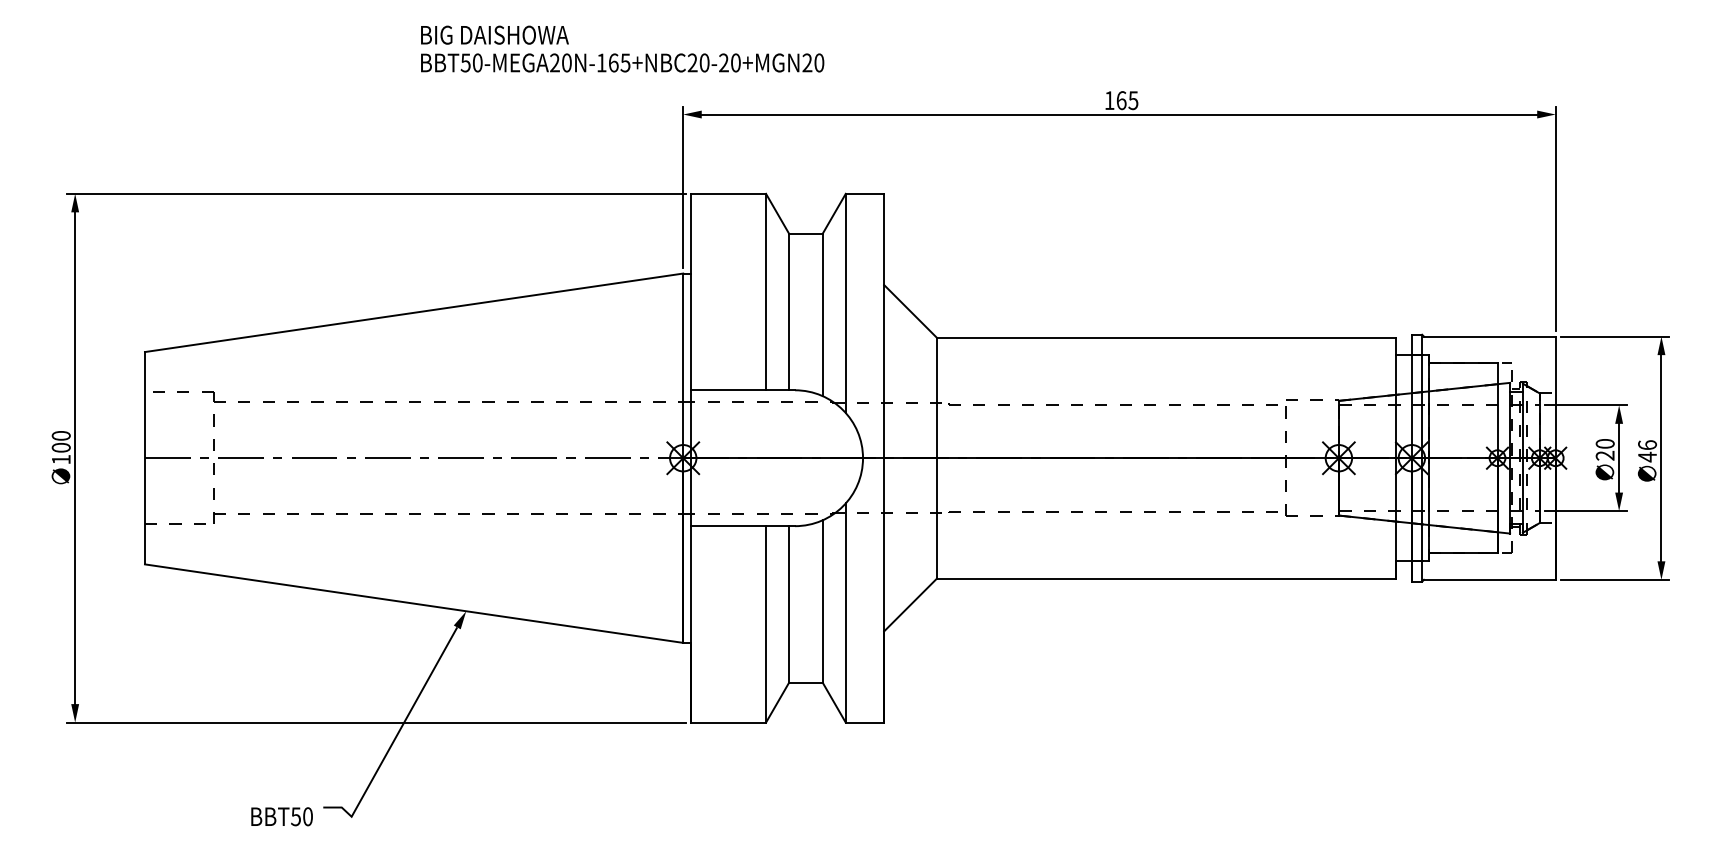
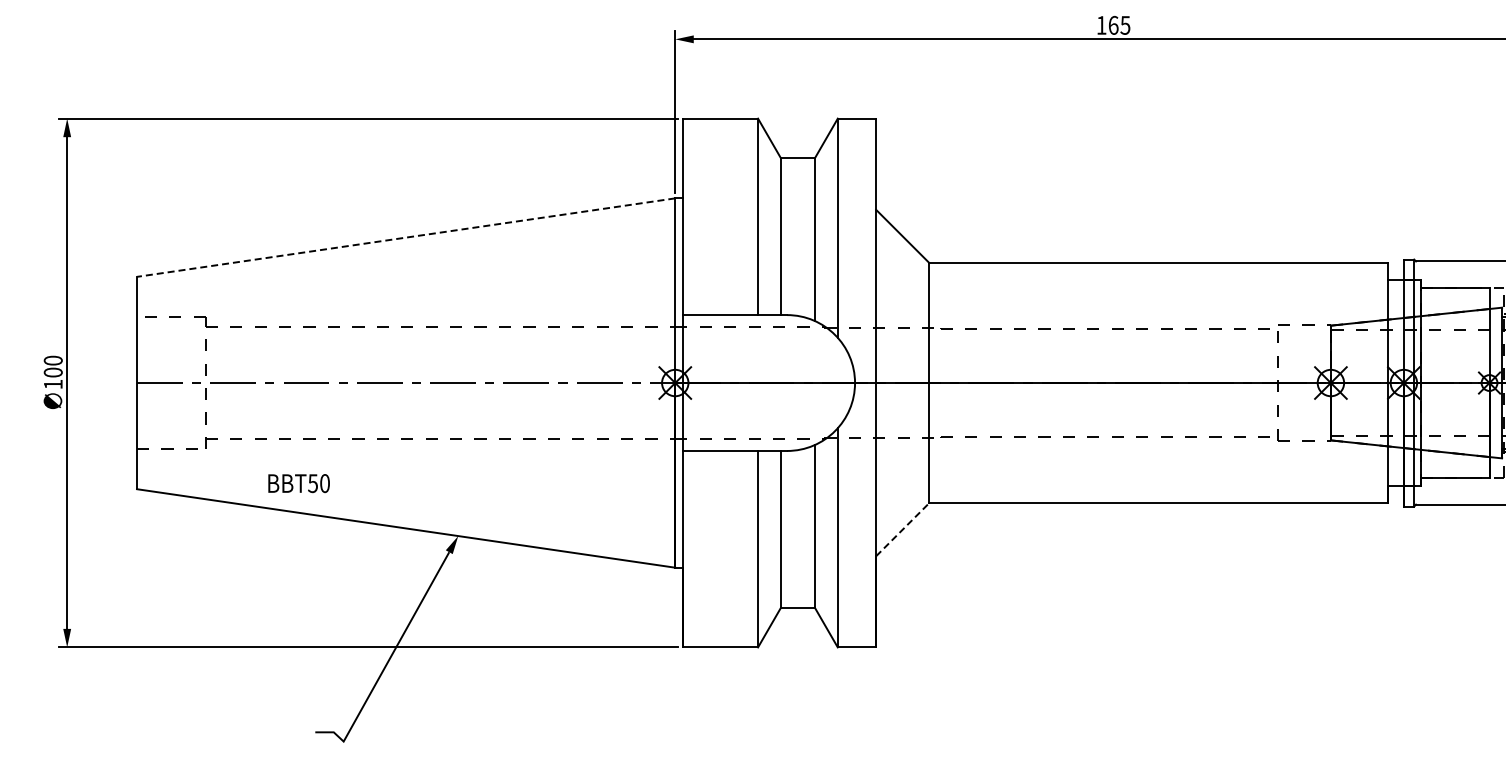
line: (414, 312) -> (406, 237), solid -> dashed
line: (910, 604) -> (902, 529), solid -> dashed
text: (281, 816) -> (298, 483), moved

